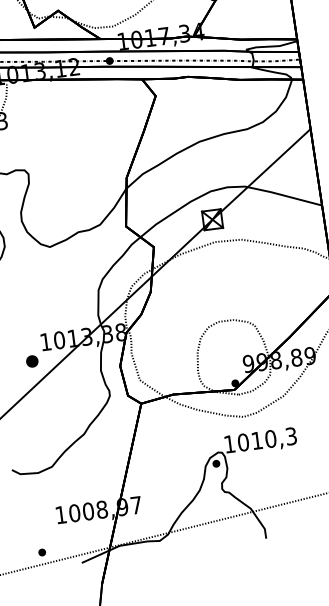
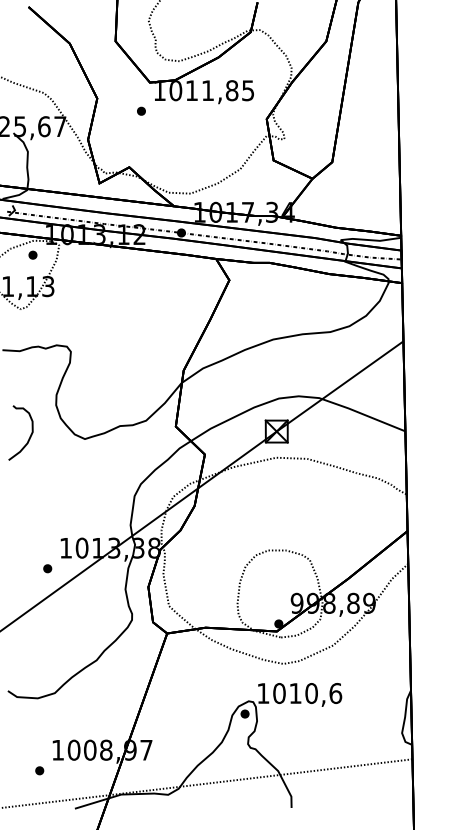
part: (32, 361) -> (47, 568), size x0.62
text: (291, 436) -> (335, 693), 1010,3 -> 1010,6
part: (42, 552) -> (39, 770), moved

